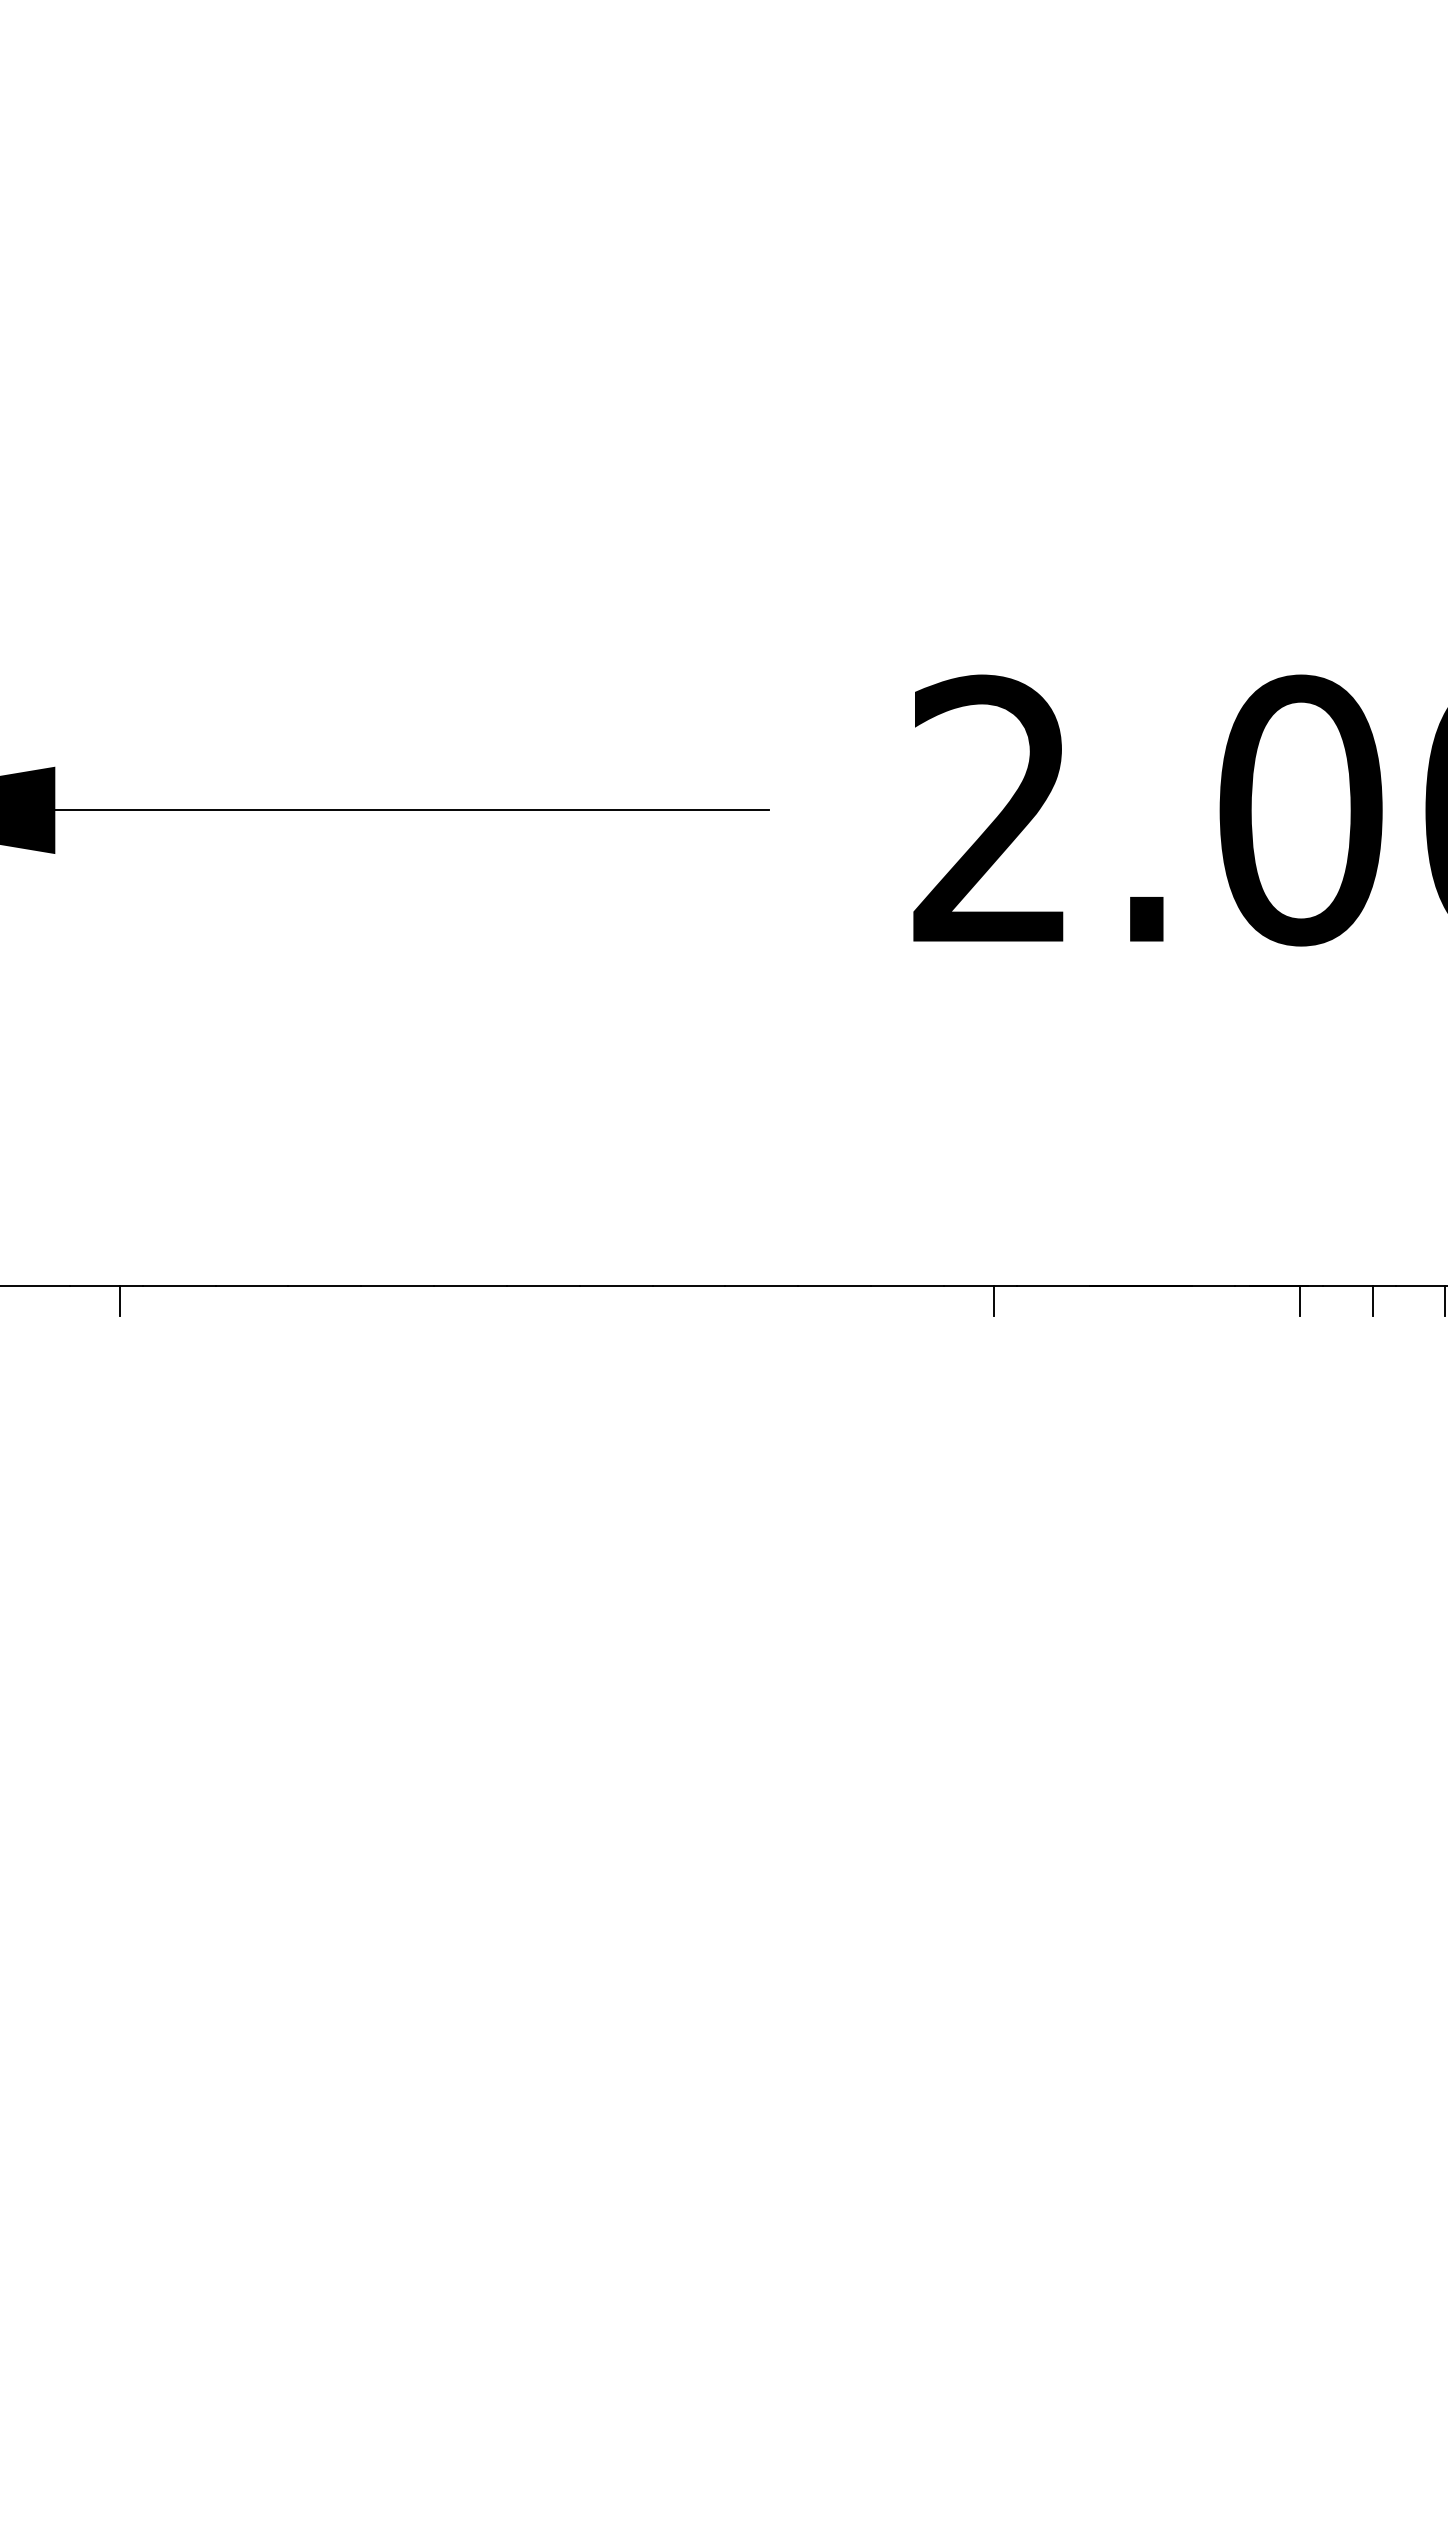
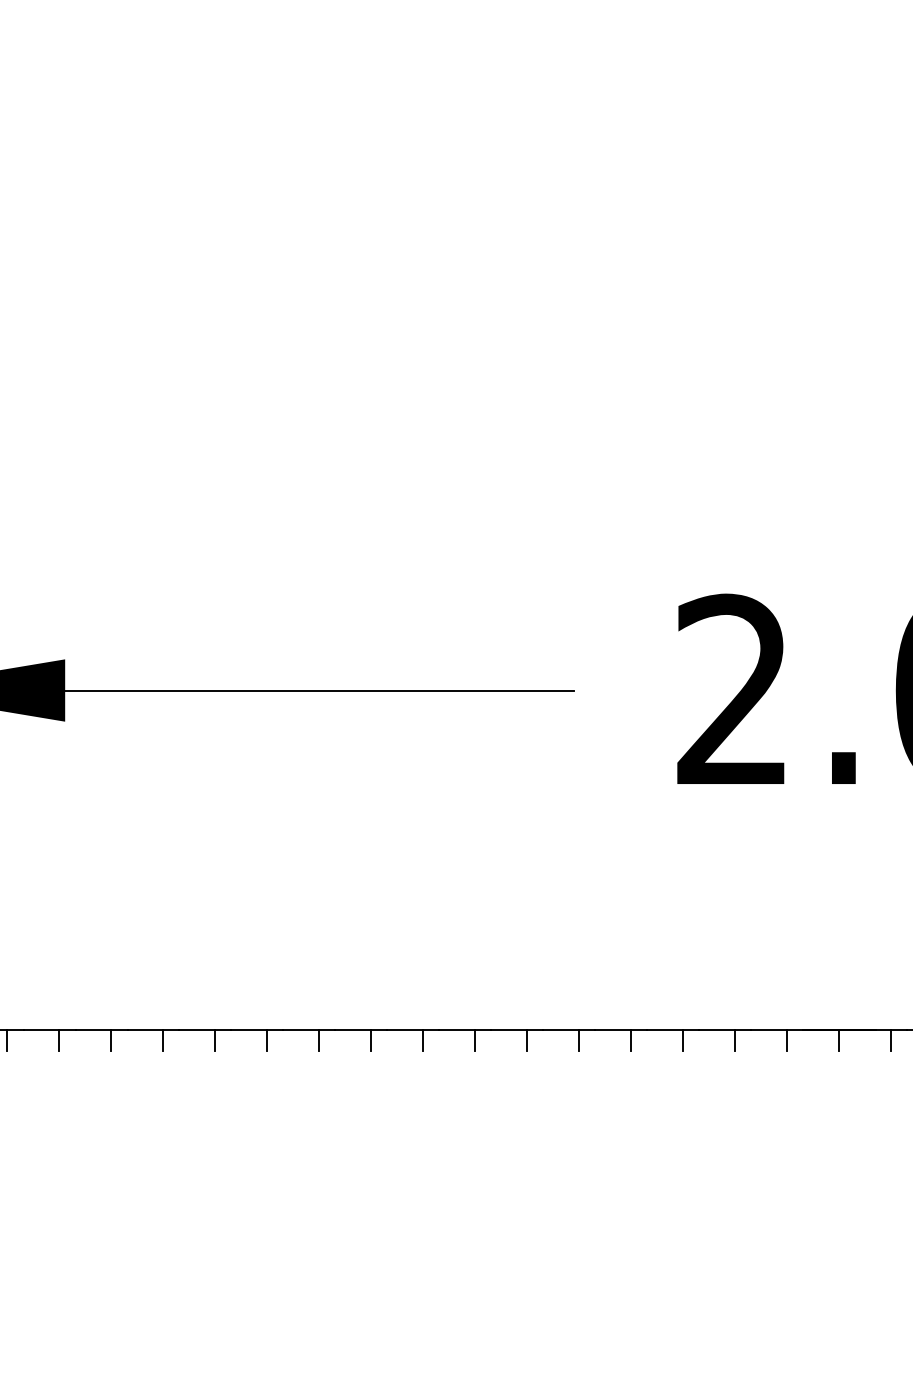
line: (47, 1300) -> (59, 1040), added
line: (192, 1300) -> (163, 1040), added
line: (265, 1300) -> (215, 1040), added
line: (338, 1300) -> (267, 1040), added
line: (411, 1300) -> (319, 1040), added
line: (484, 1300) -> (371, 1040), added
line: (556, 1300) -> (422, 1040), added
line: (629, 1300) -> (474, 1040), added
line: (702, 1300) -> (526, 1040), added
line: (775, 1300) -> (578, 1040), added
line: (848, 1300) -> (631, 1040), added
line: (921, 1300) -> (683, 1040), added
line: (1066, 1300) -> (786, 1040), added
line: (1139, 1300) -> (838, 1040), added
line: (1212, 1300) -> (890, 1040), added

